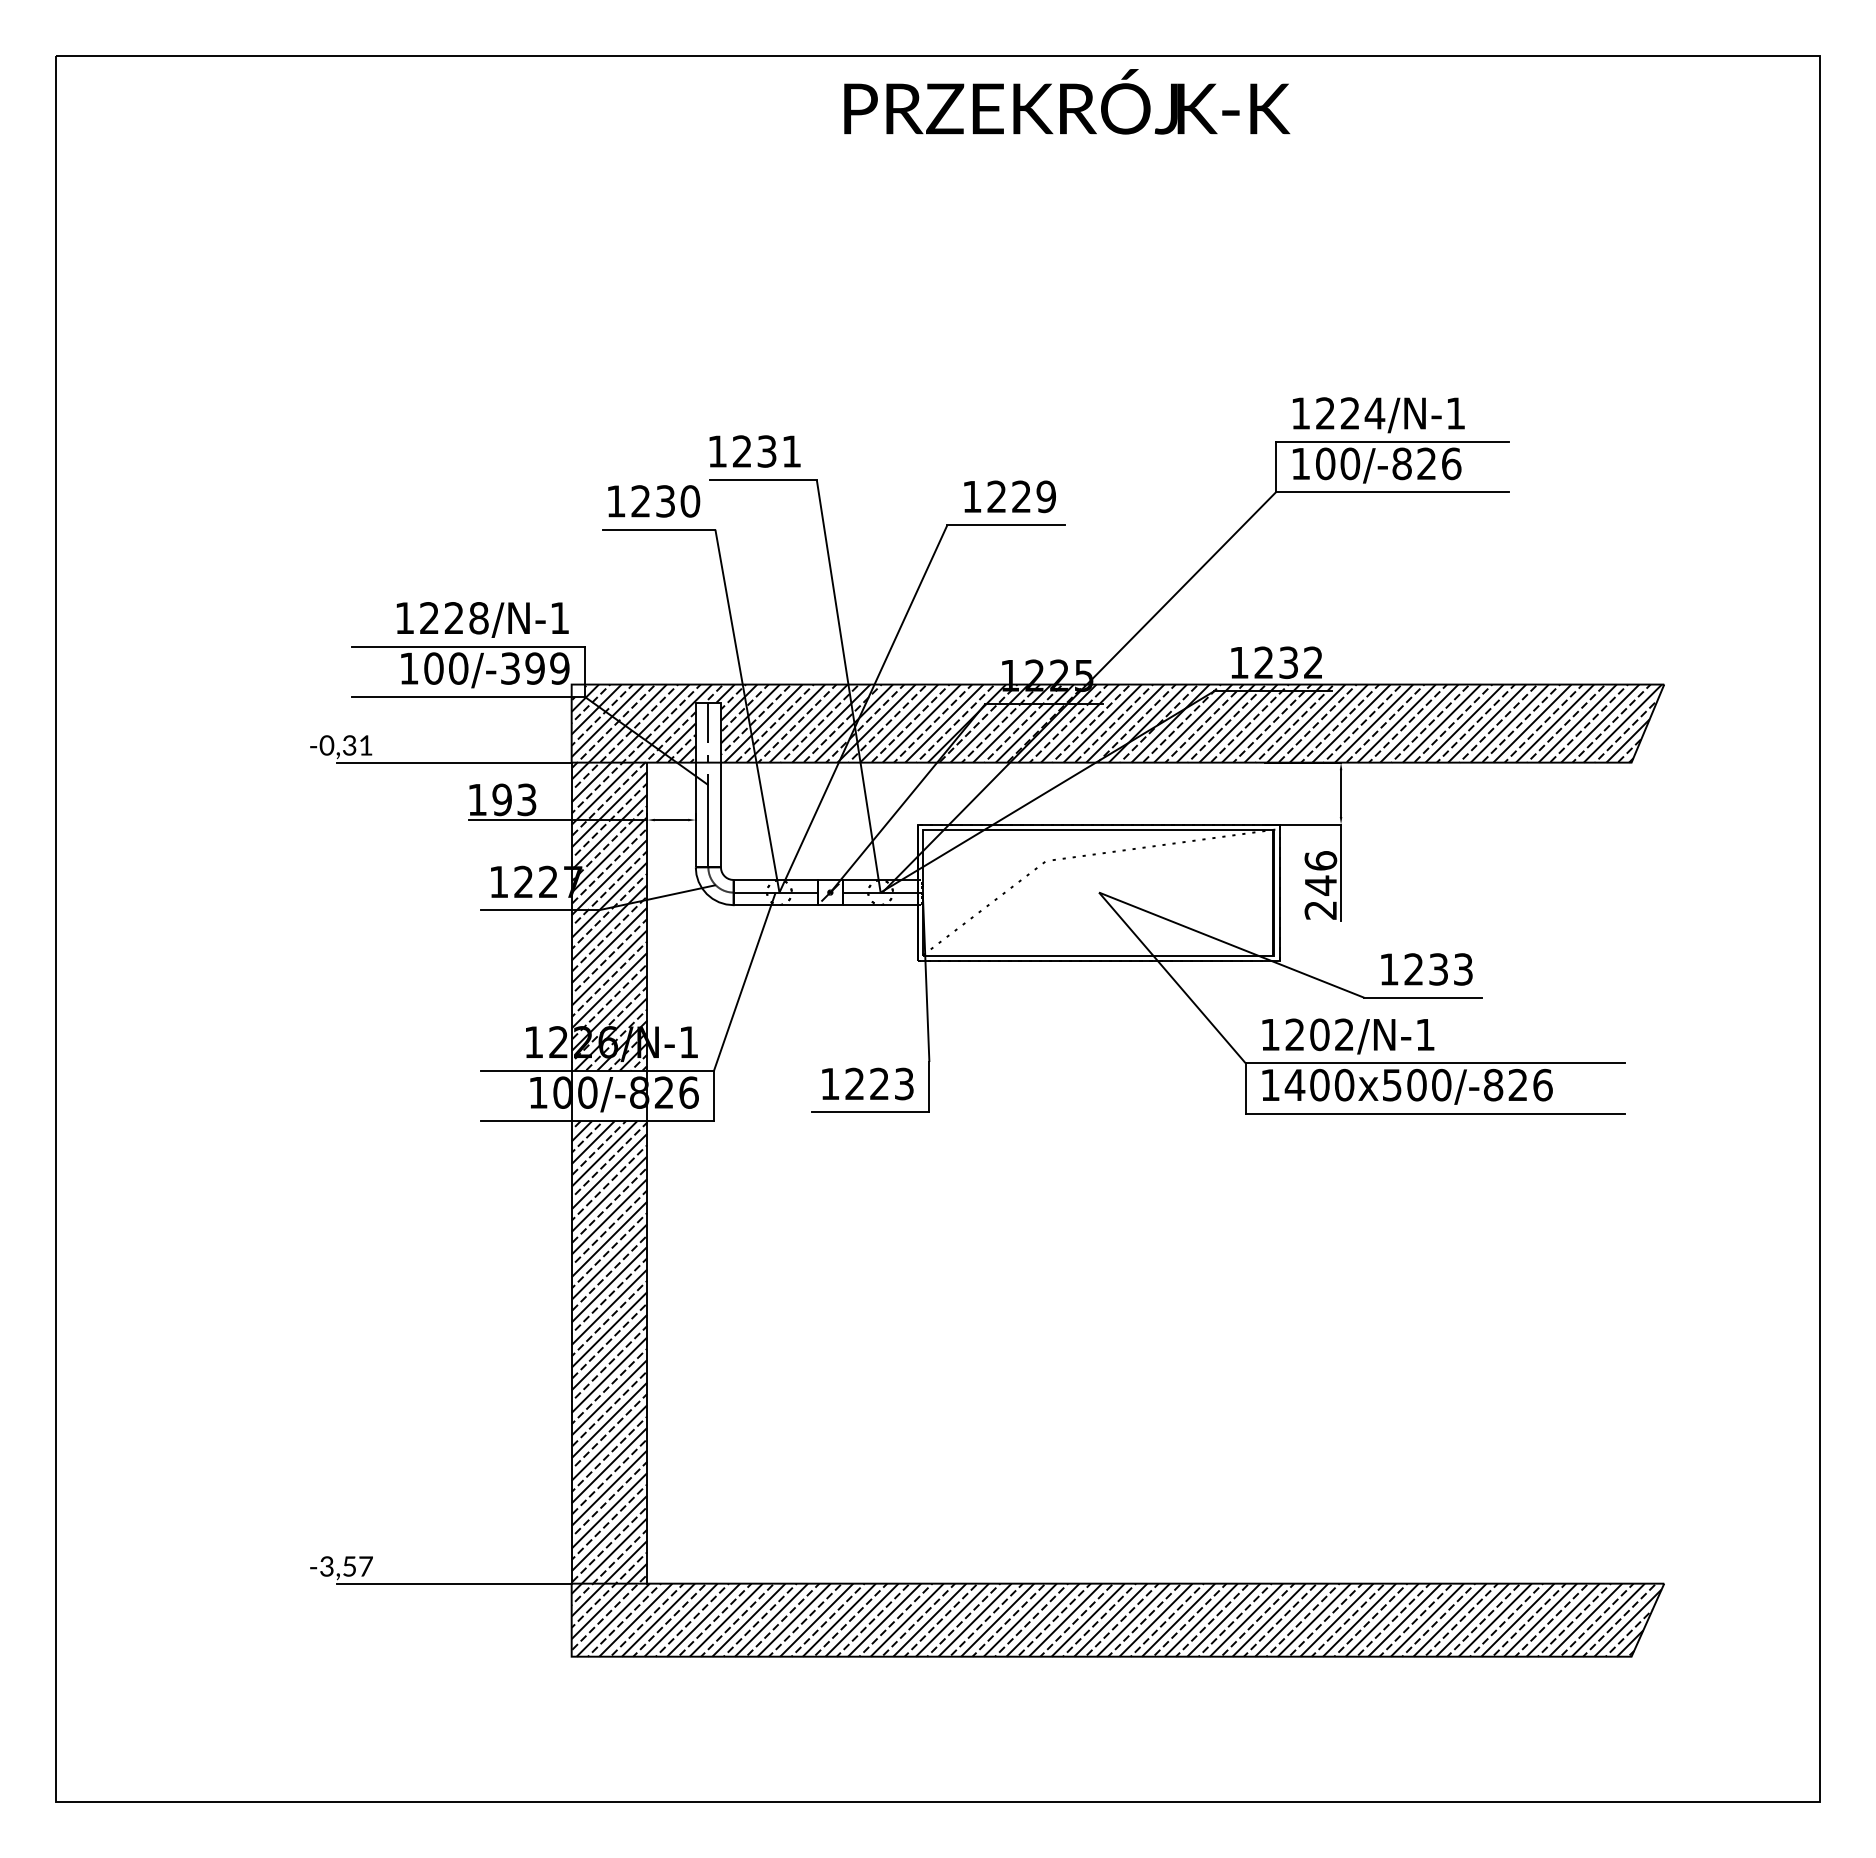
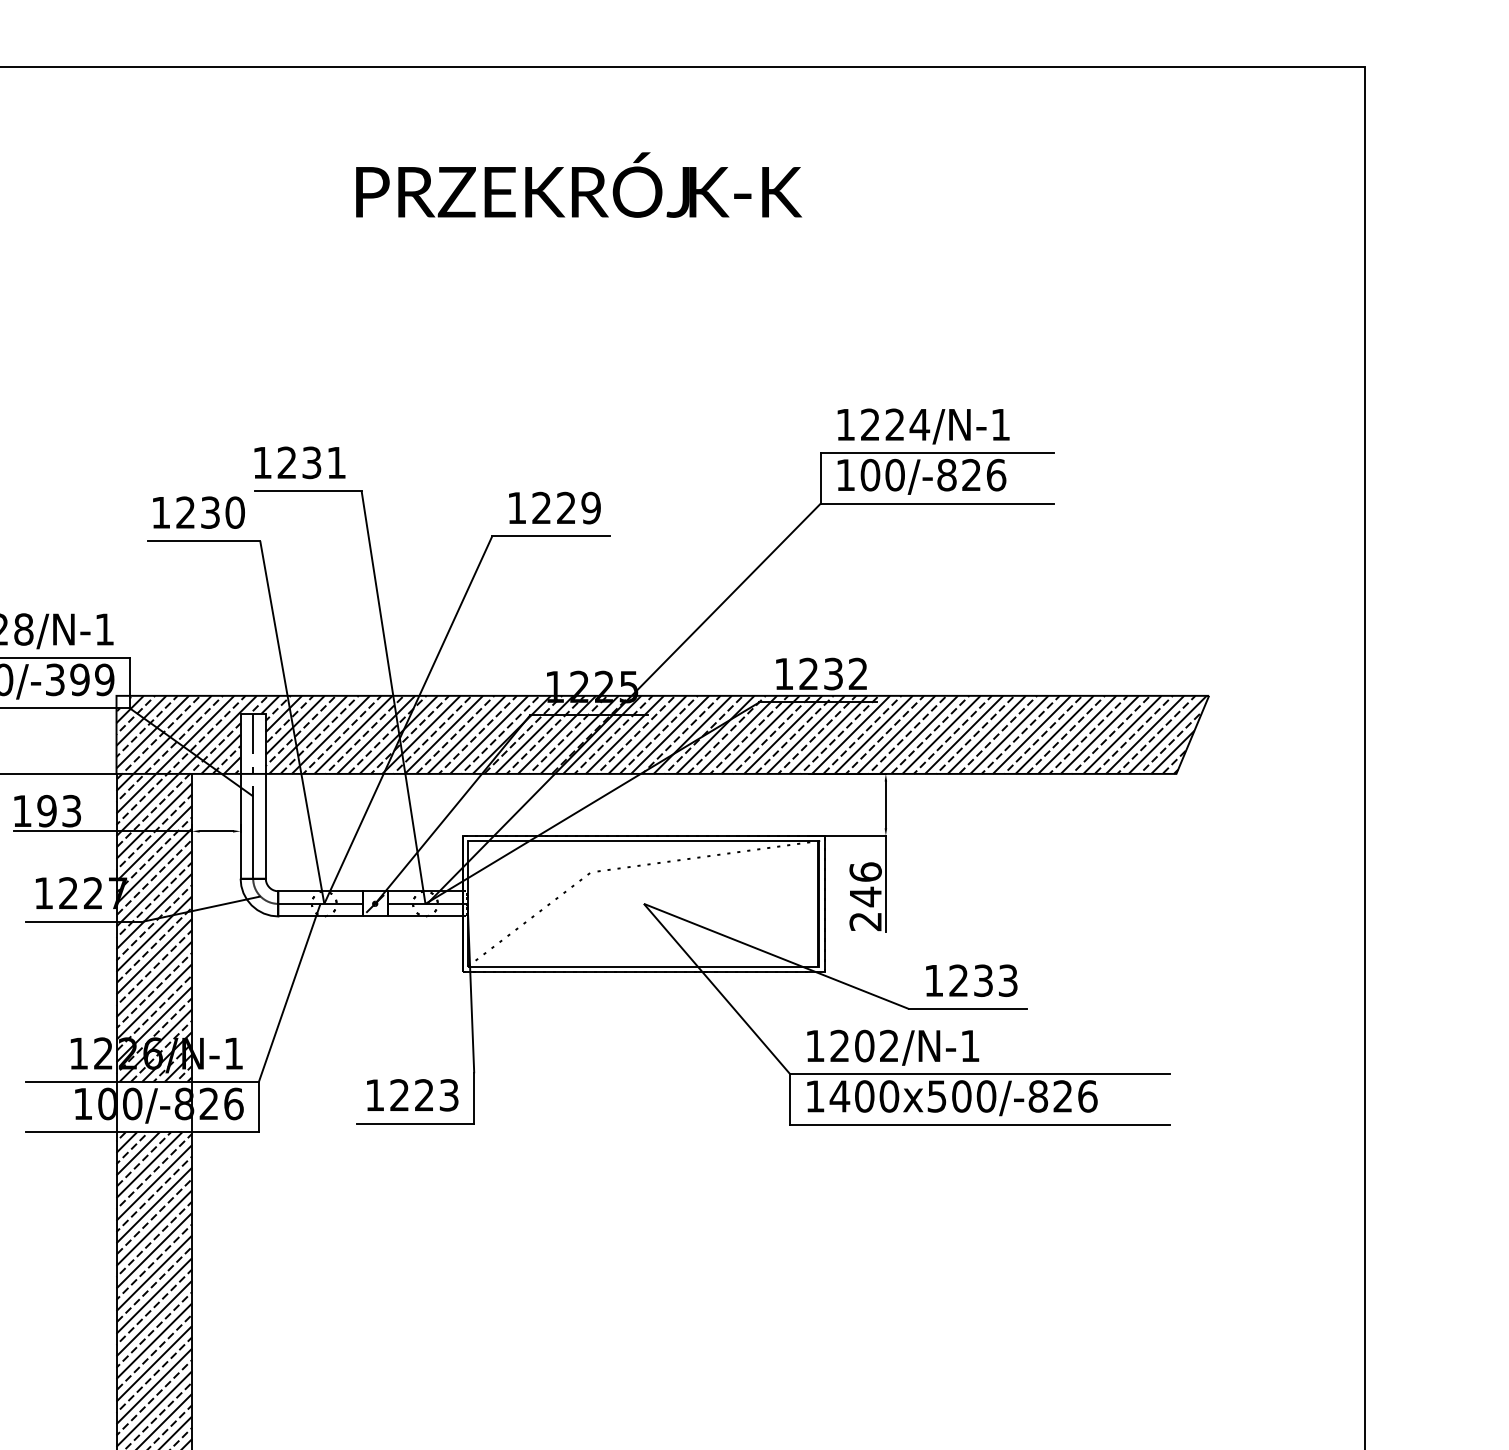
text: (1067, 101) -> (579, 184), moved

